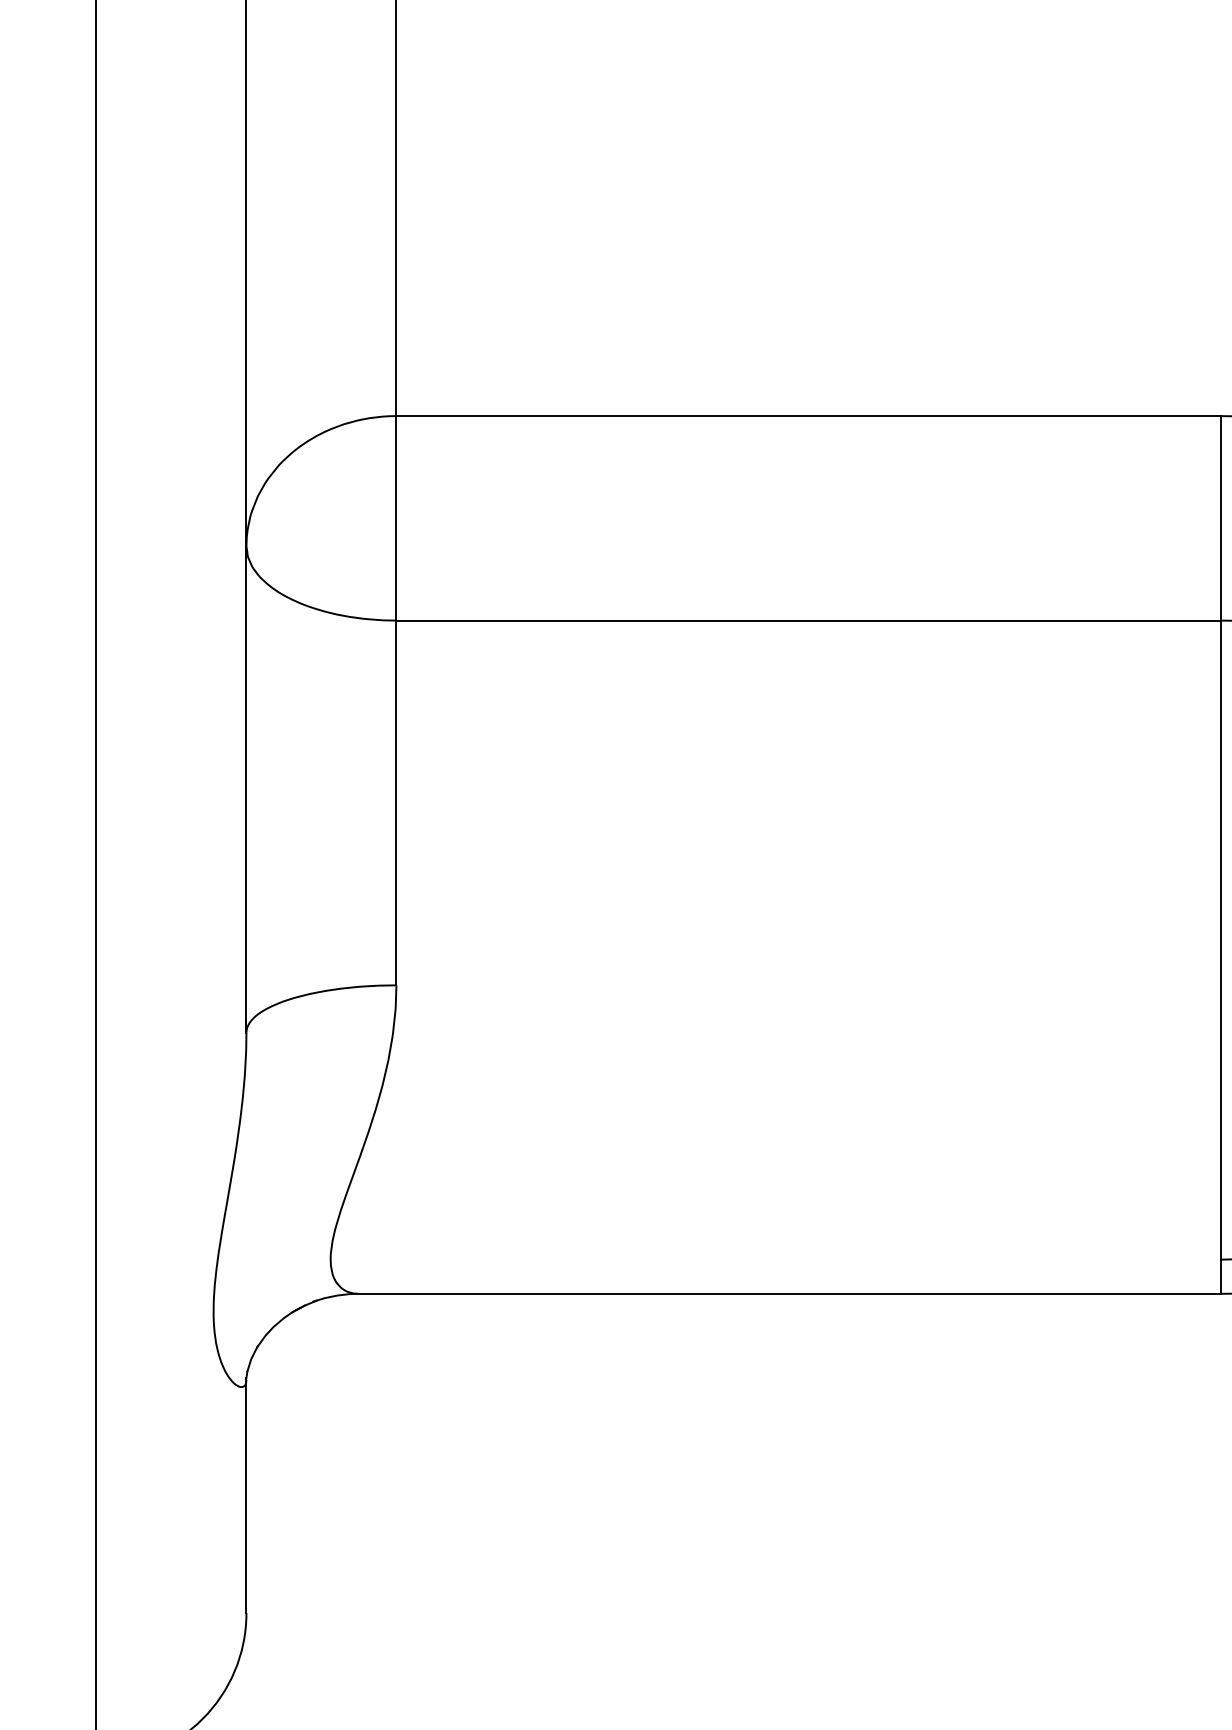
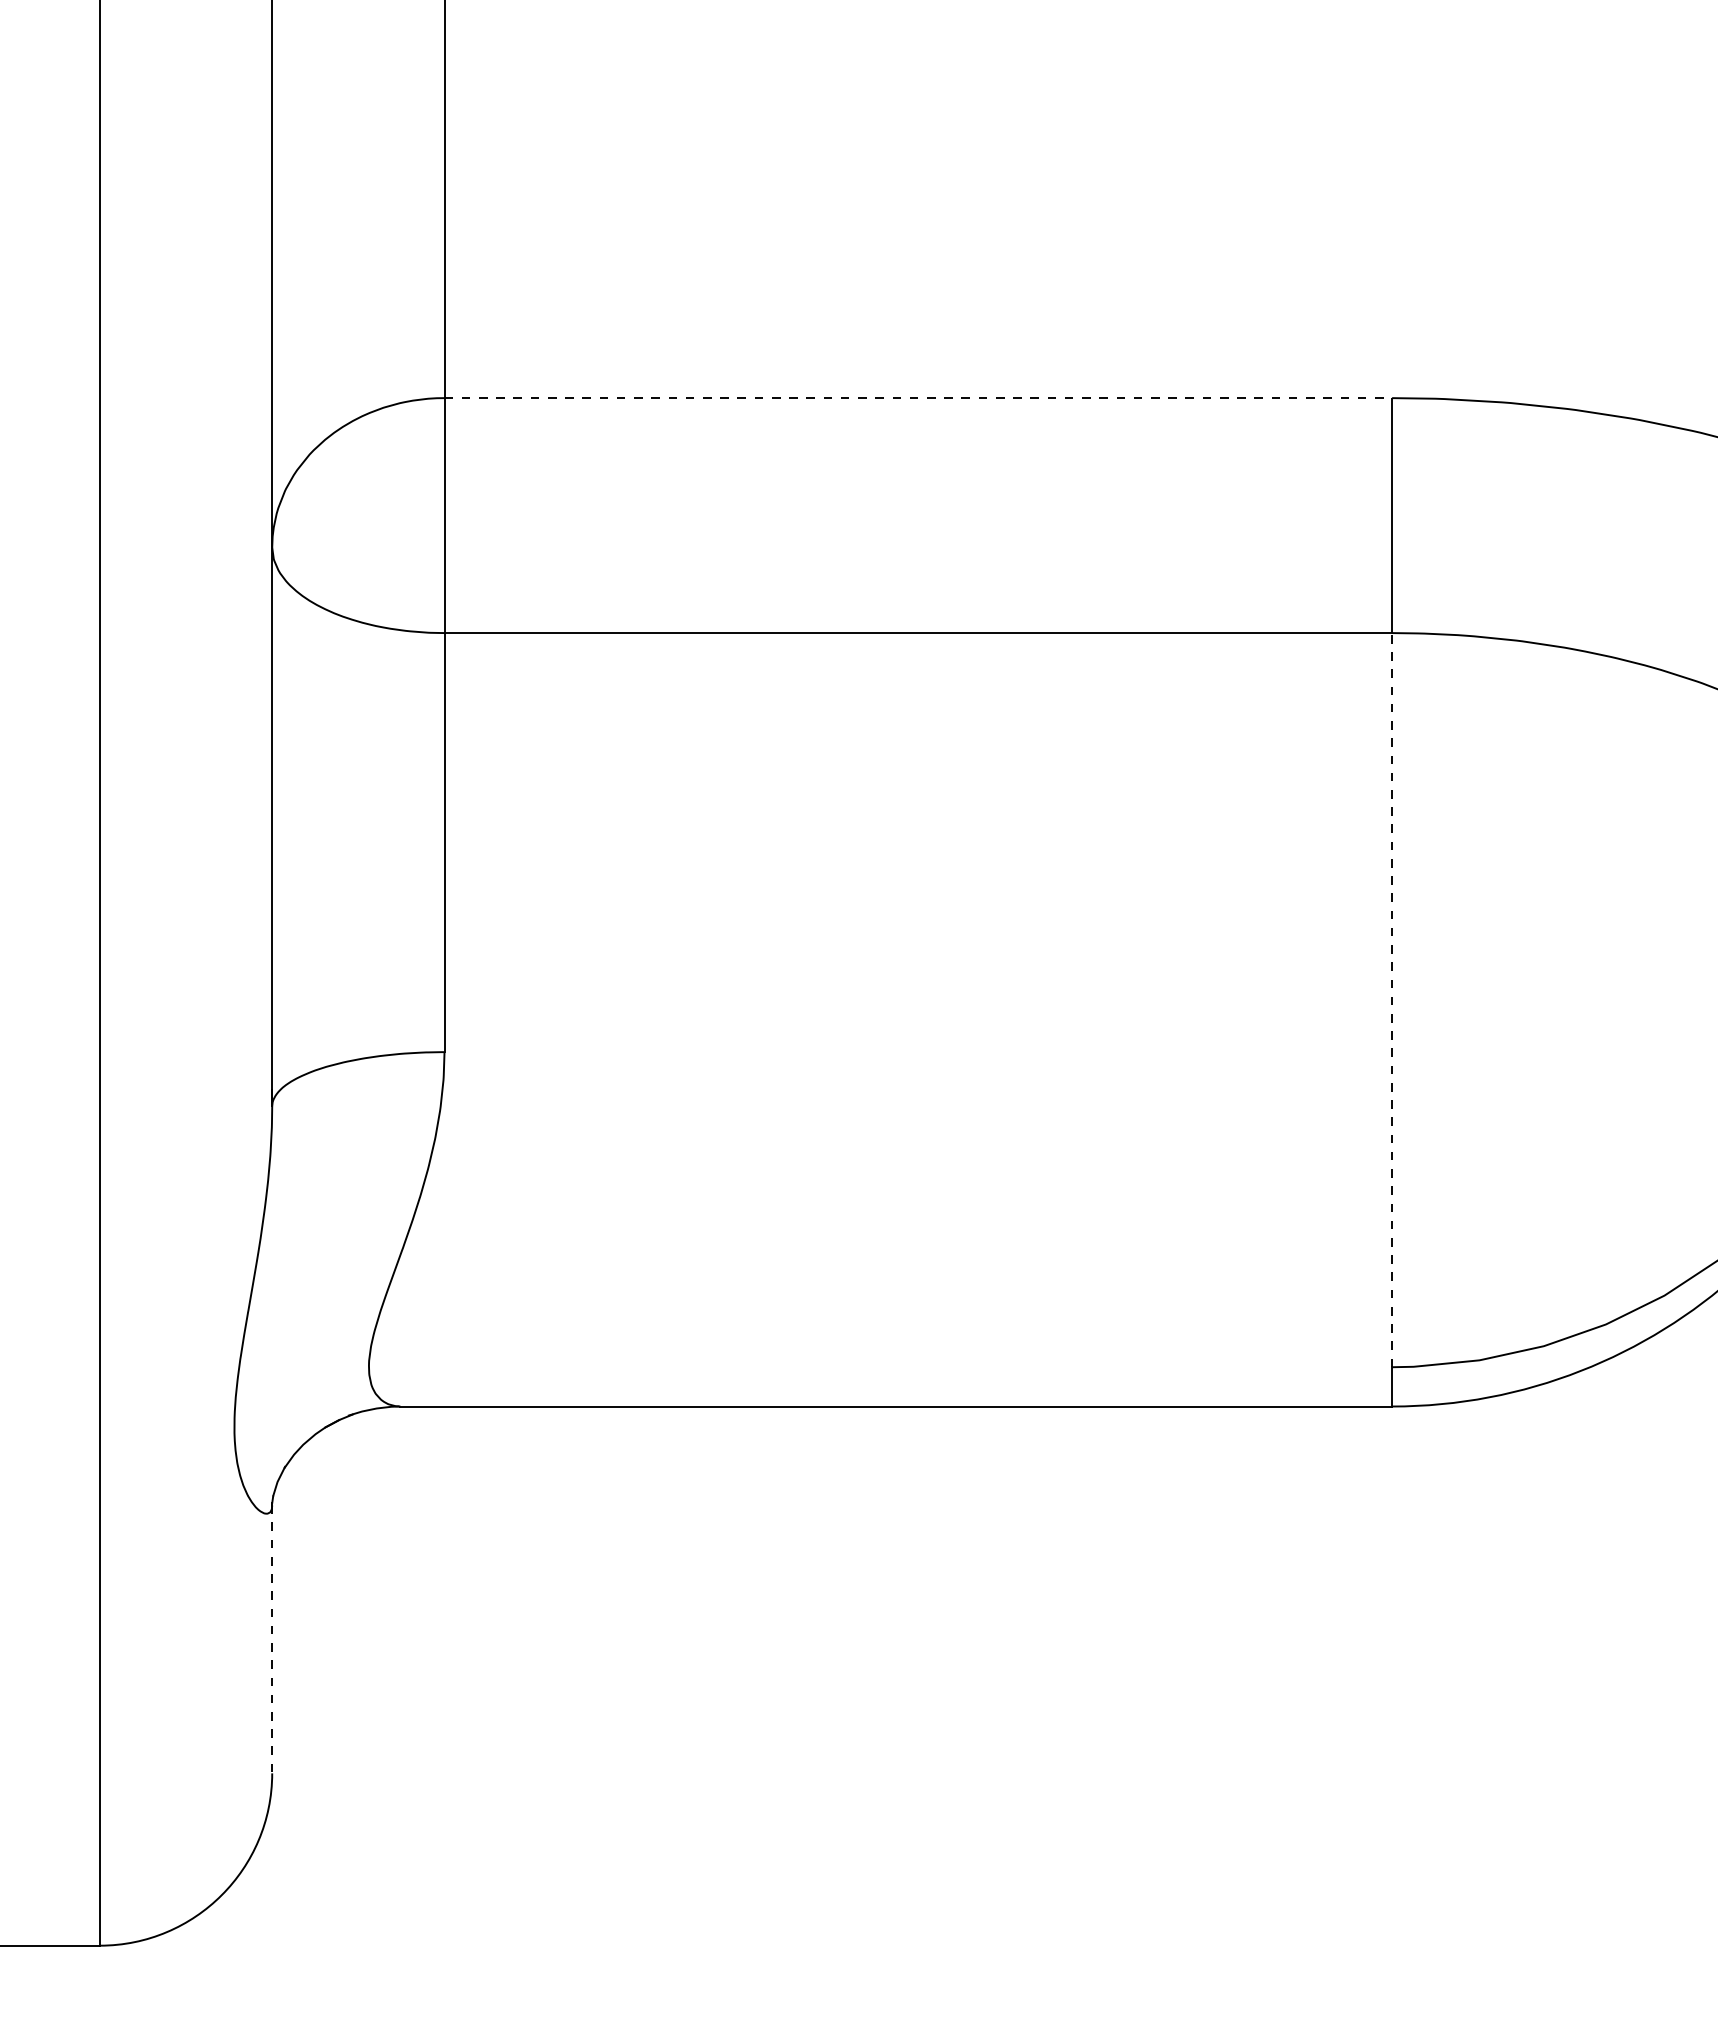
line: (808, 416) -> (918, 398), solid -> dashed
line: (1221, 939) -> (1392, 999), solid -> dashed
line: (246, 1496) -> (272, 1639), solid -> dashed

